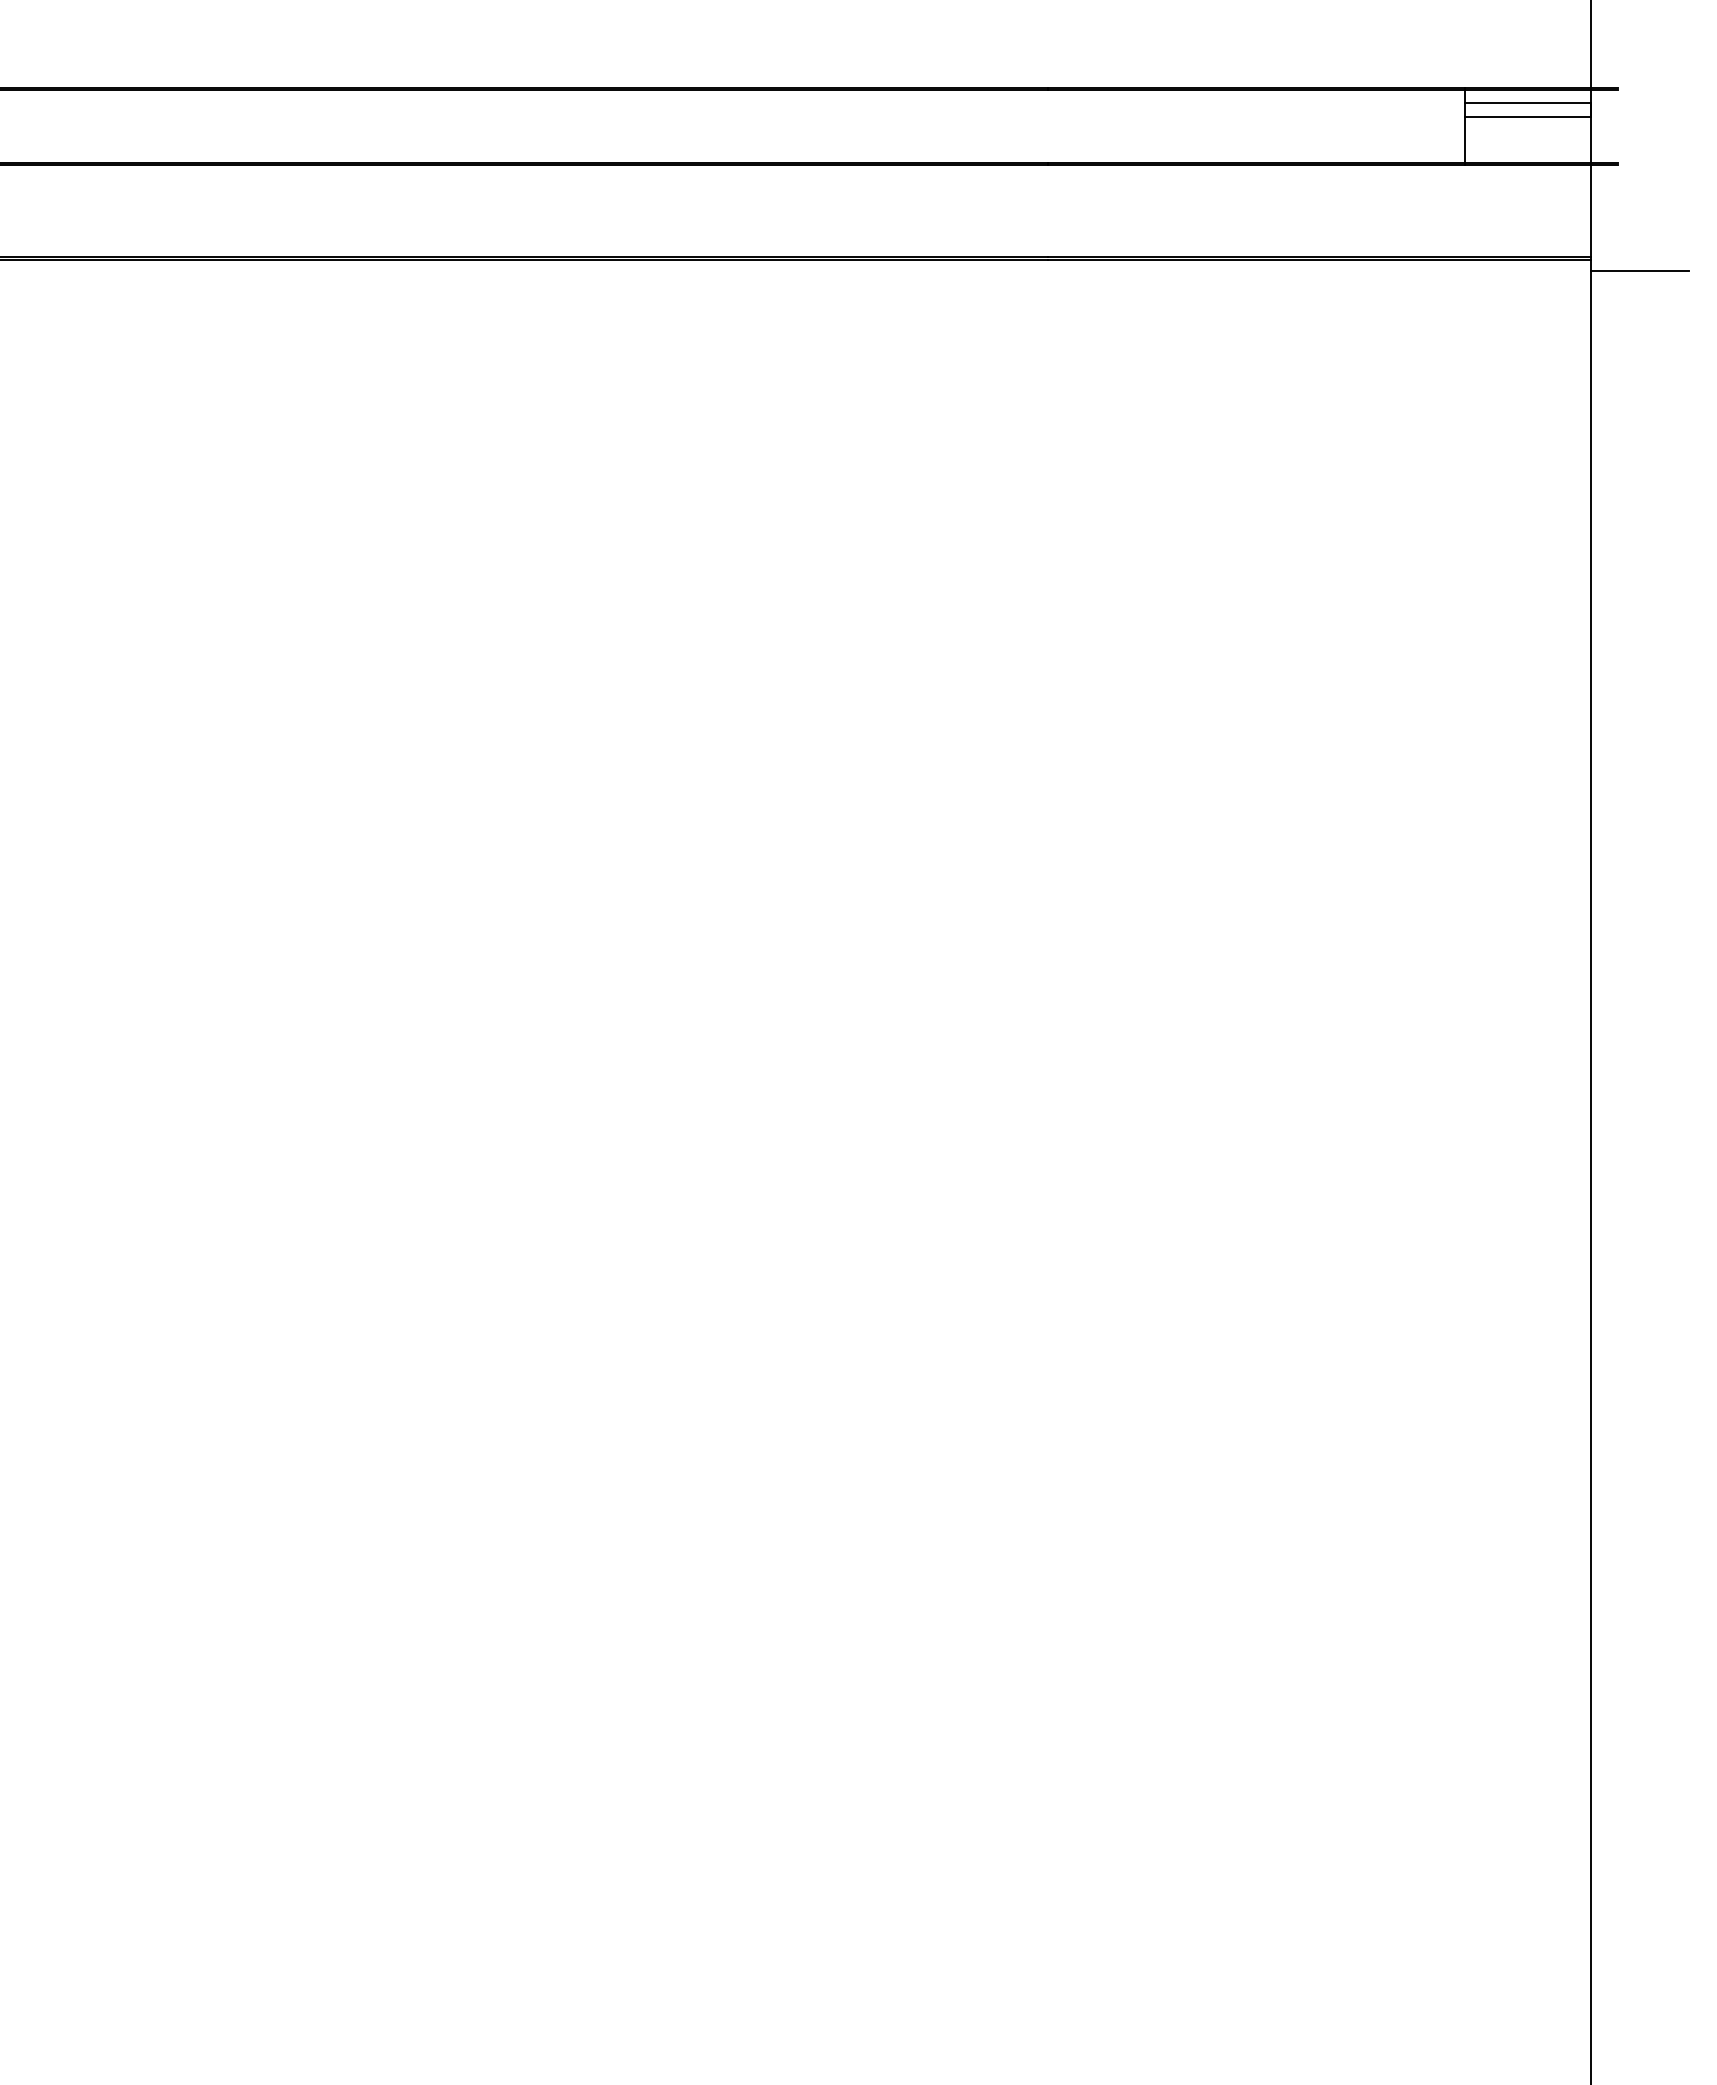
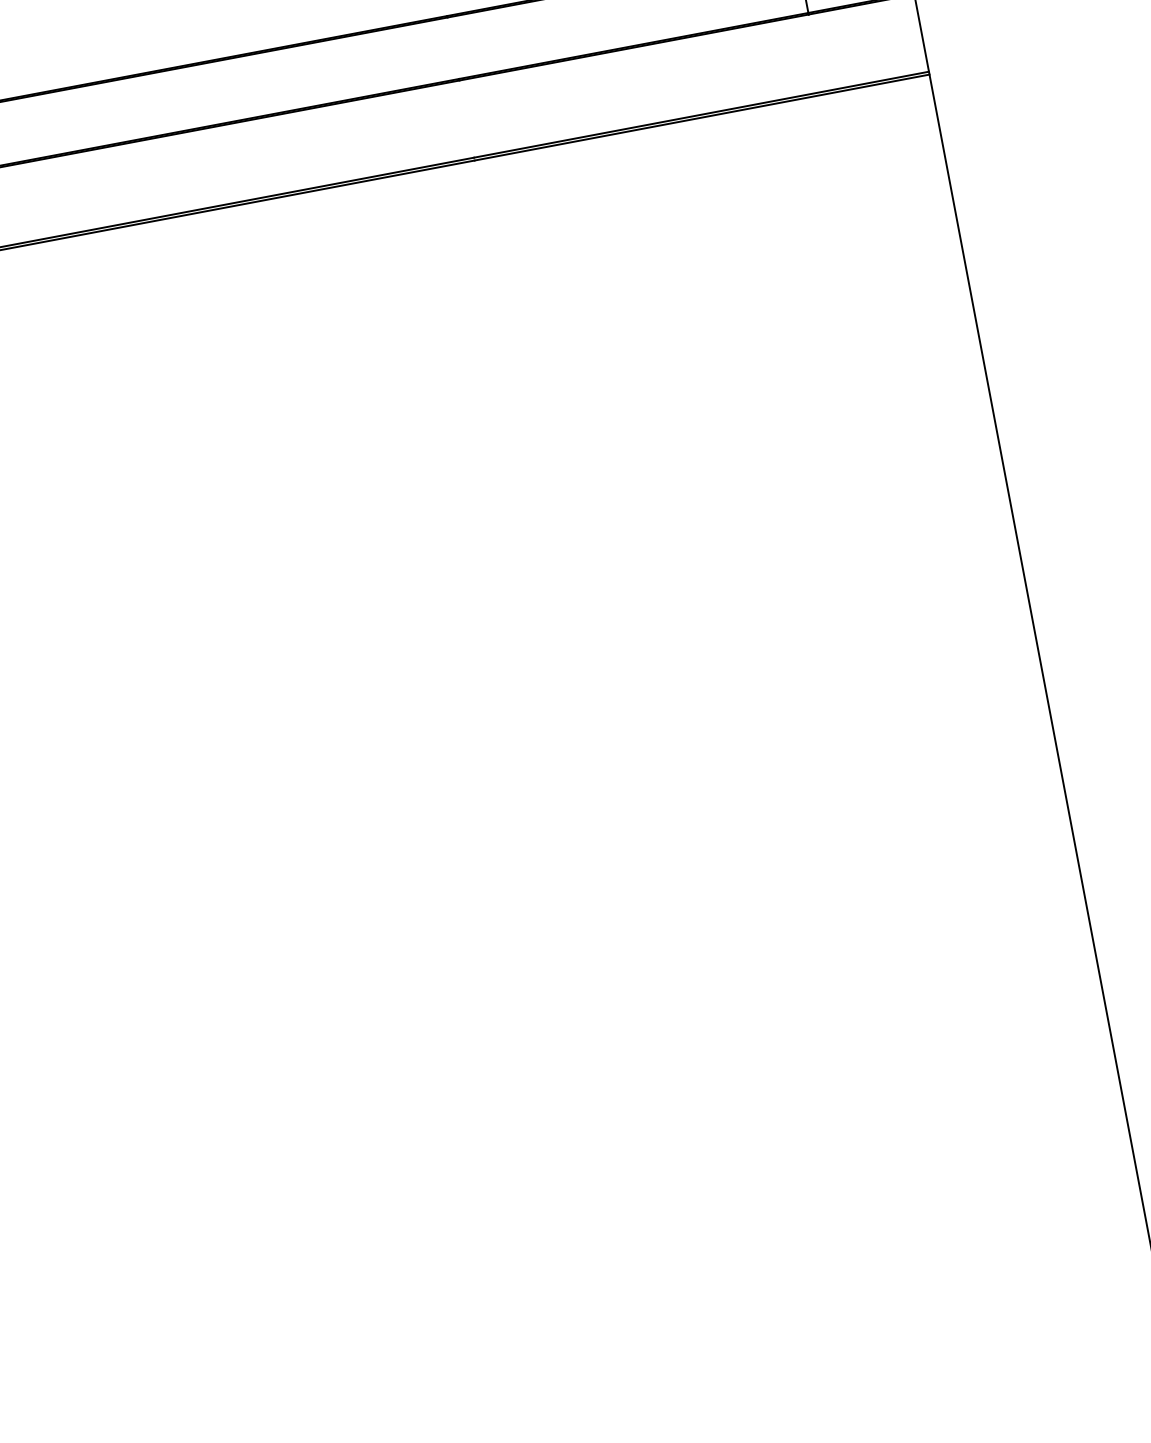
line: (1639, 270) -> (972, 75), removed

